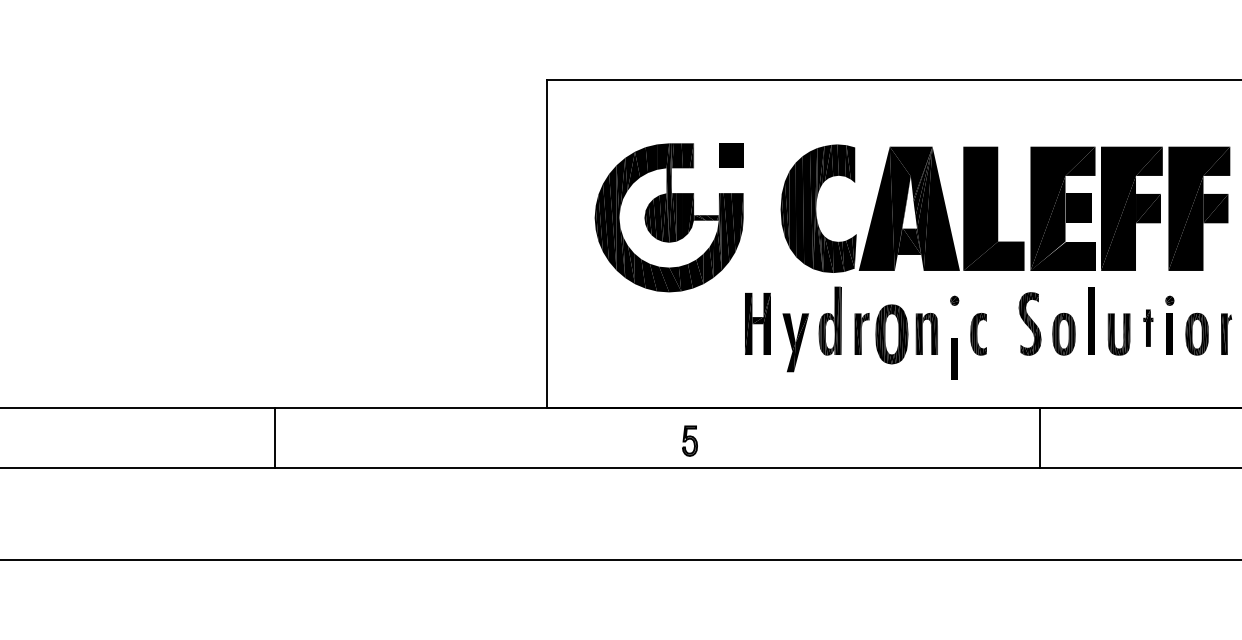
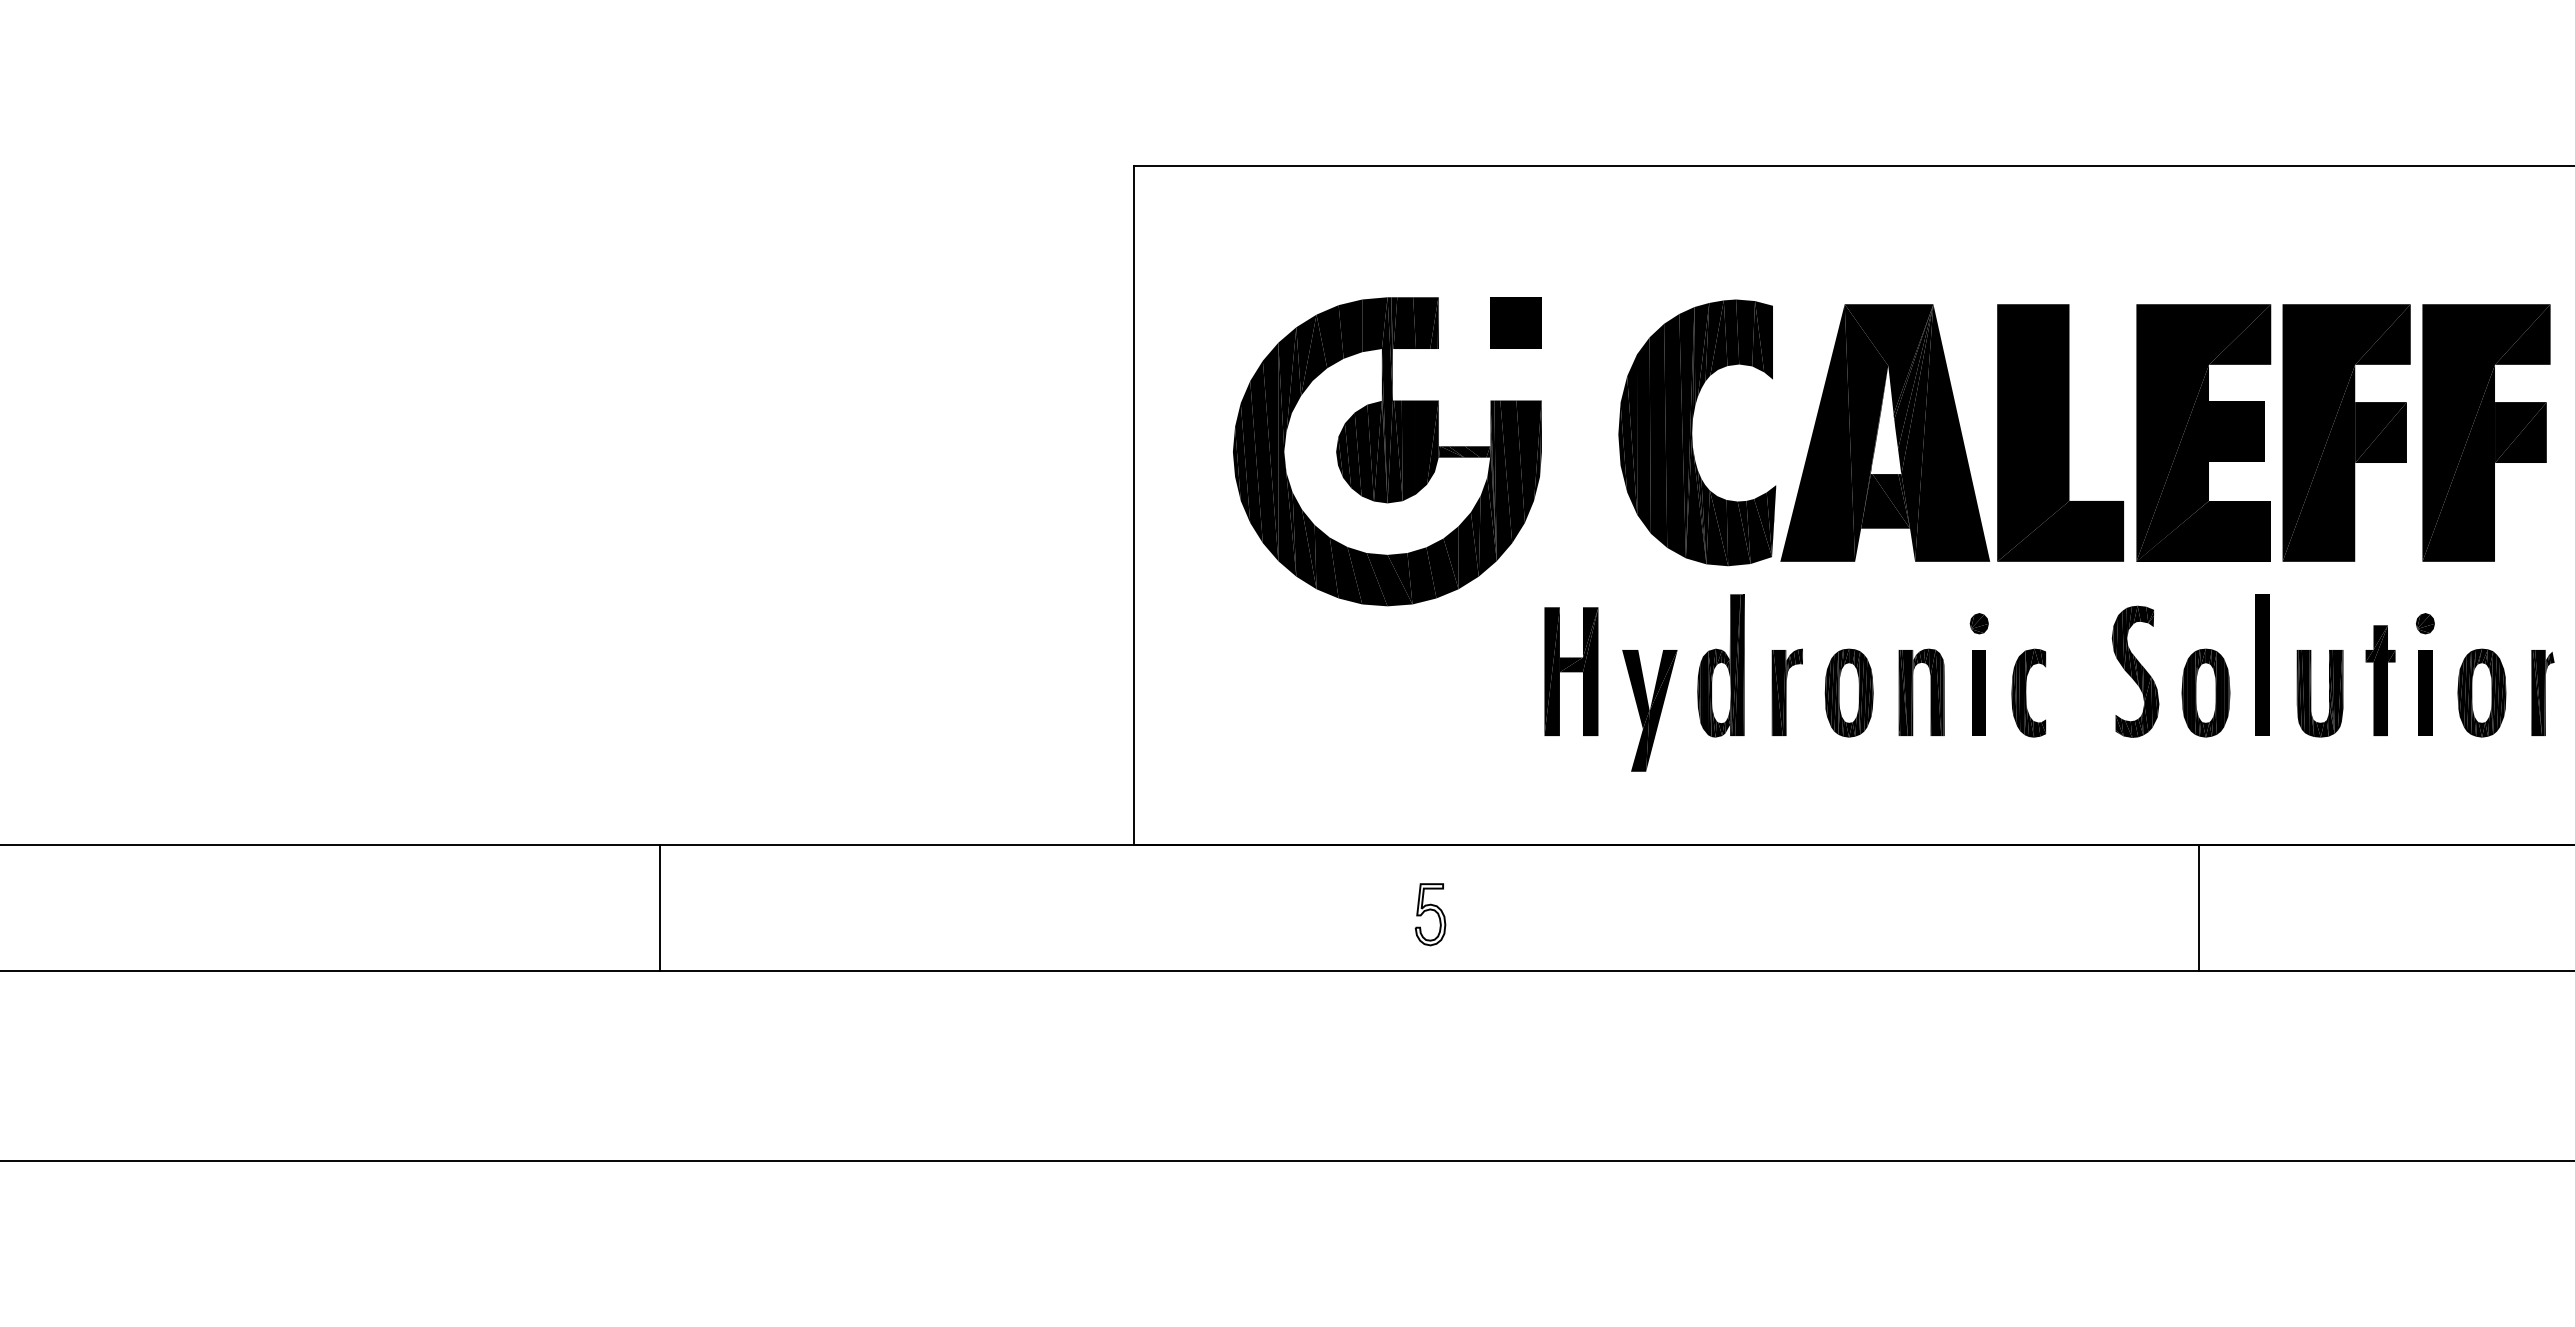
part: (1148, 327) -> (2381, 679), size x1.43
part: (891, 333) -> (1848, 691), size x0.71
part: (954, 358) -> (1978, 691), moved
line: (275, 437) -> (660, 907), moved
line: (1039, 437) -> (2198, 907), moved

